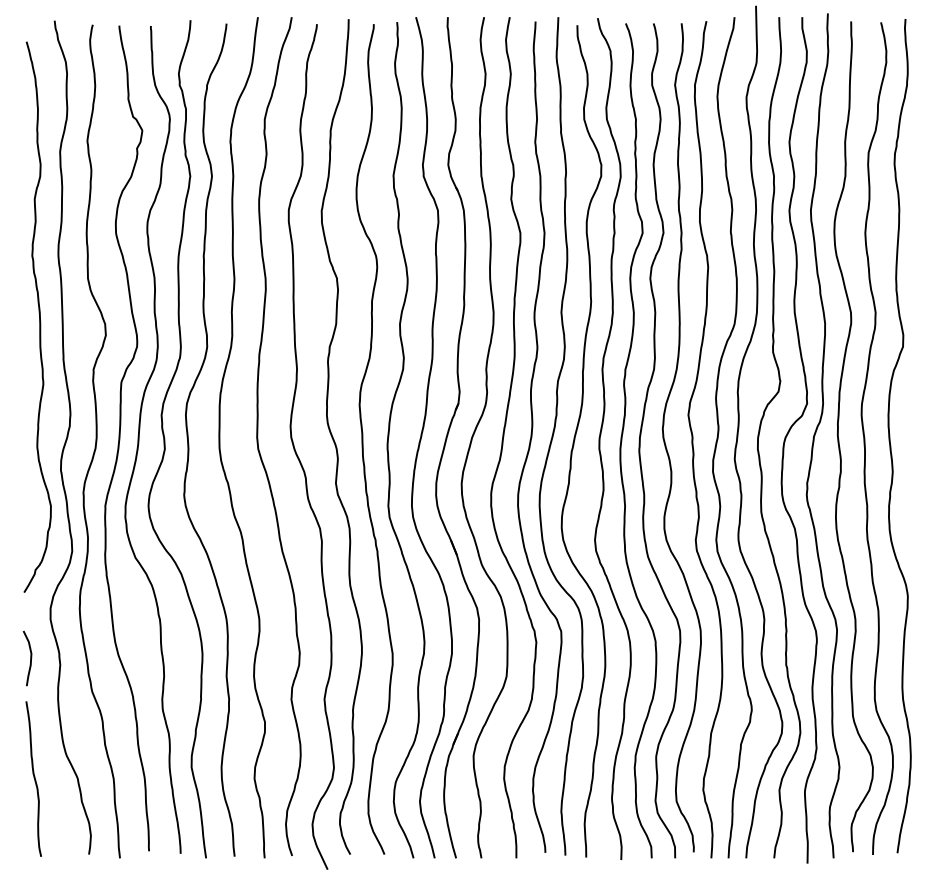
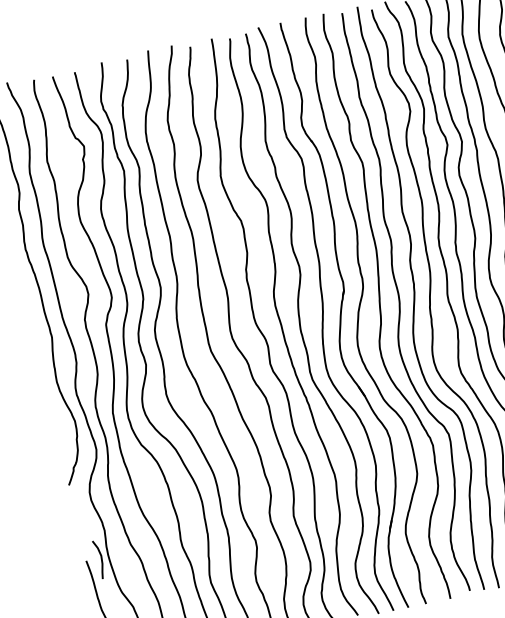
curve: (30, 658) -> (101, 559), moved

